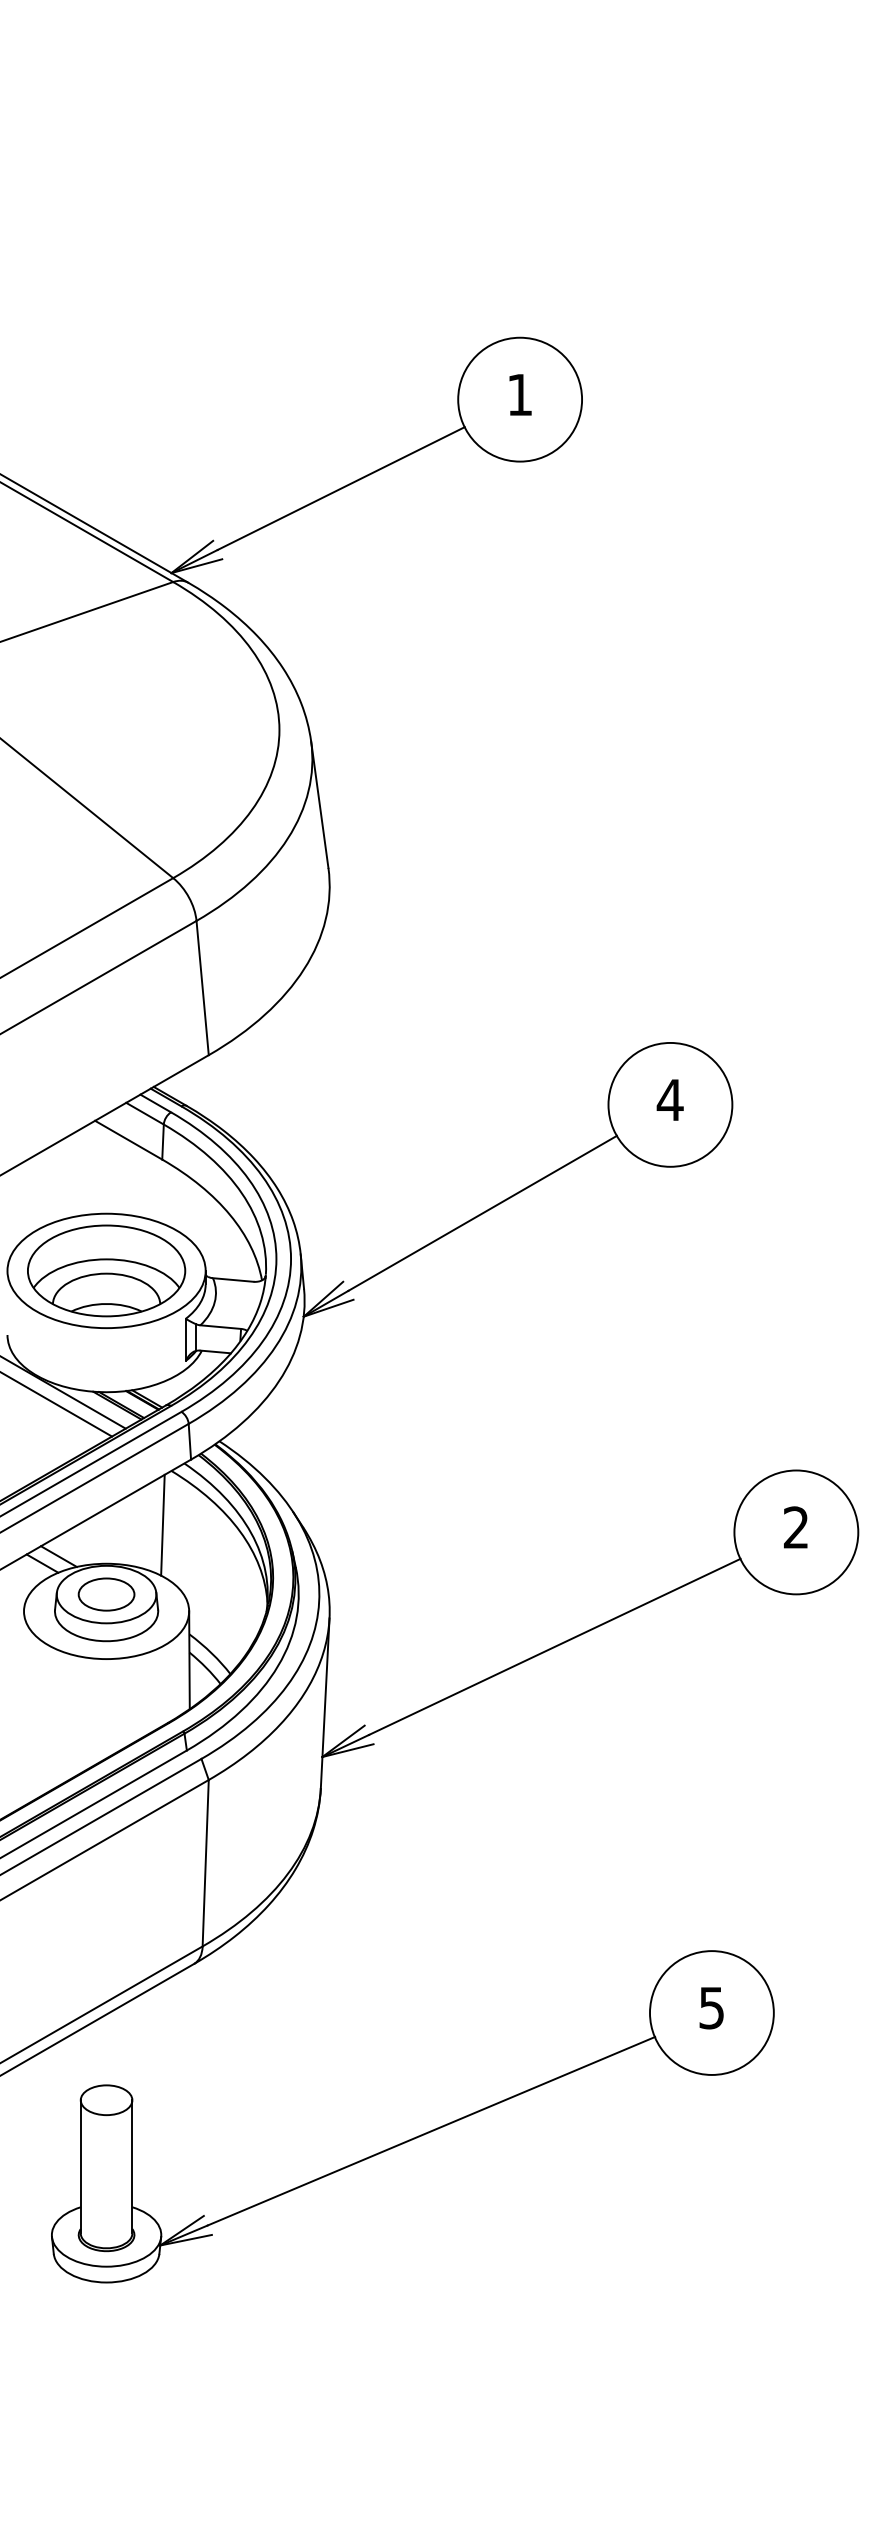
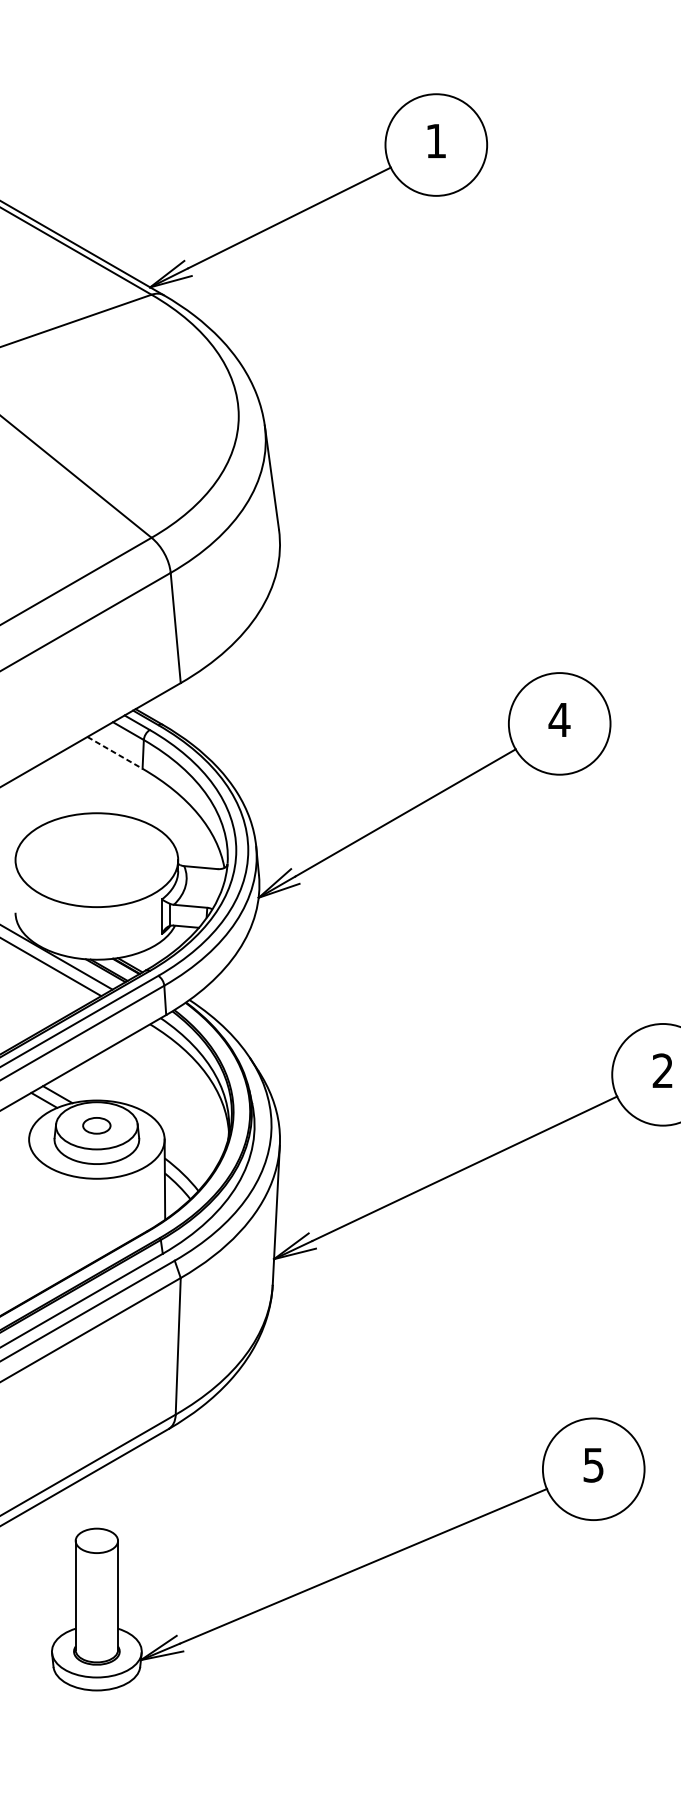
line: (128, 1140) -> (114, 753), solid -> dashed
part: (106, 1270) -> (96, 859), removed
line: (162, 1524) -> (142, 1068), removed
part: (106, 1594) -> (96, 1125), size x0.6

